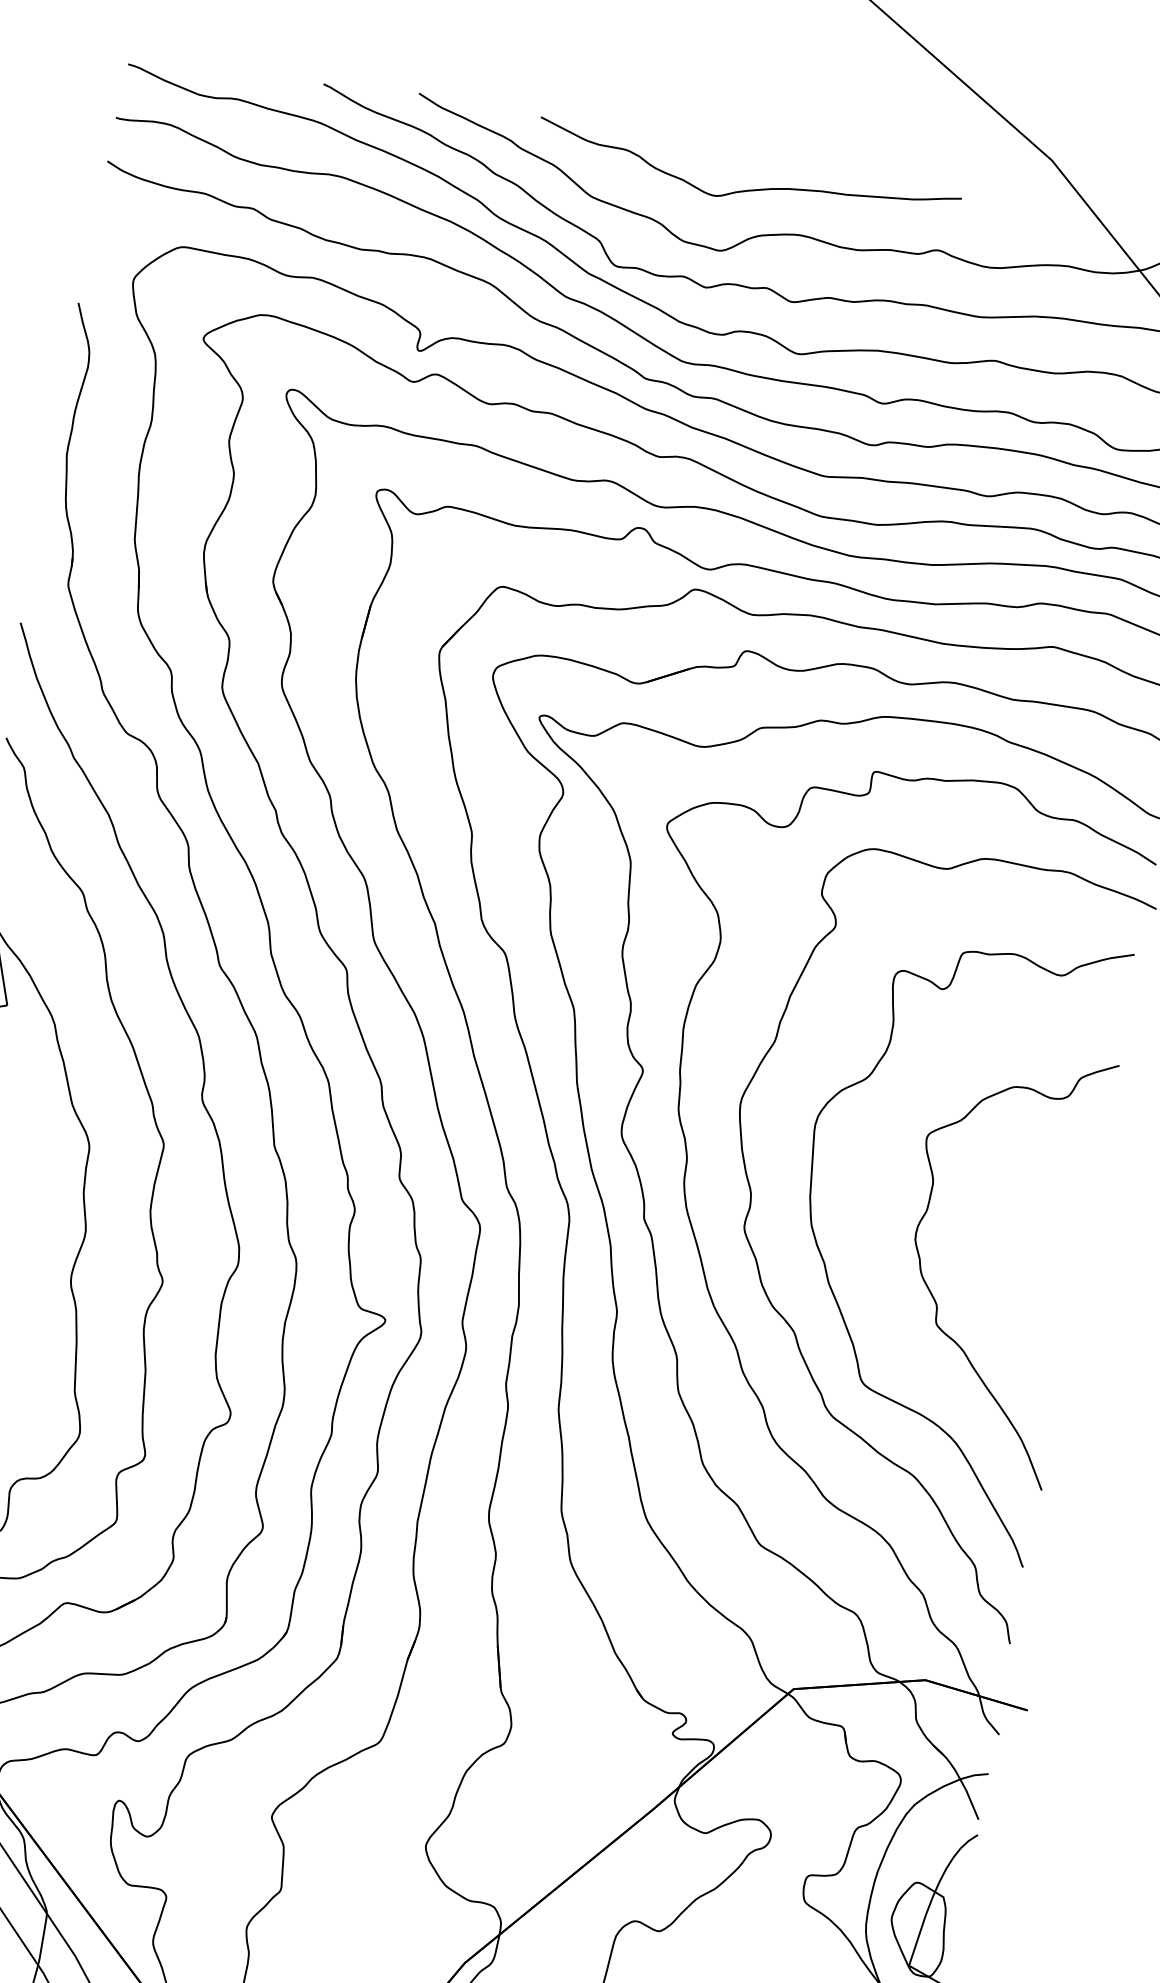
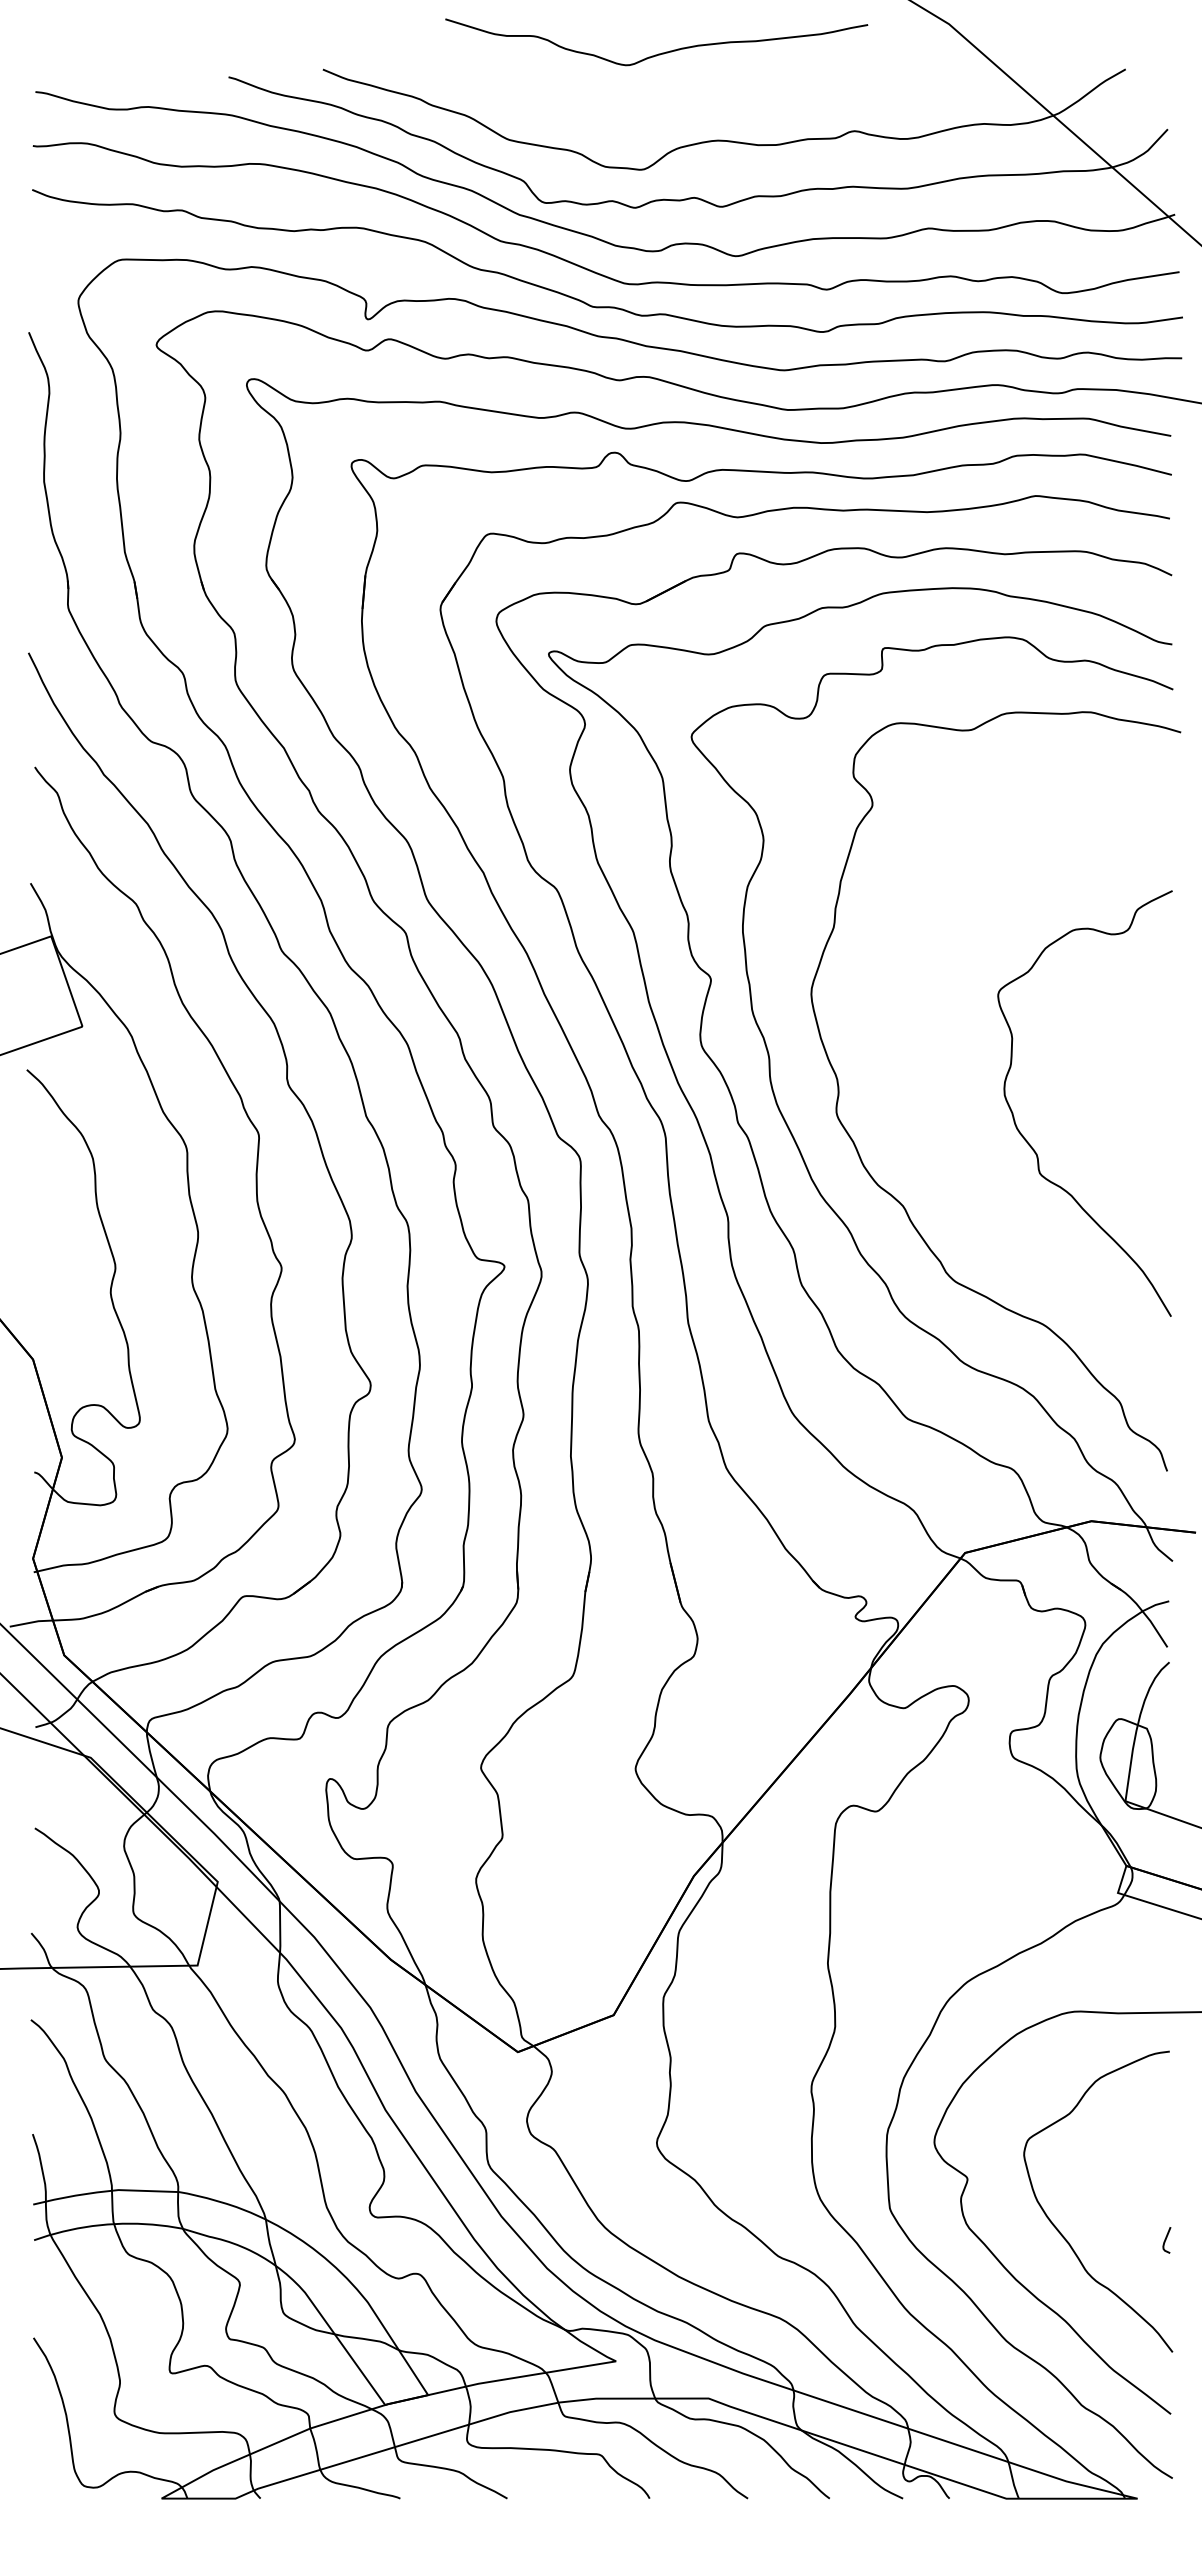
curve: (747, 189) -> (658, 53), moved
curve: (826, 1264) -> (922, 1135), removed

